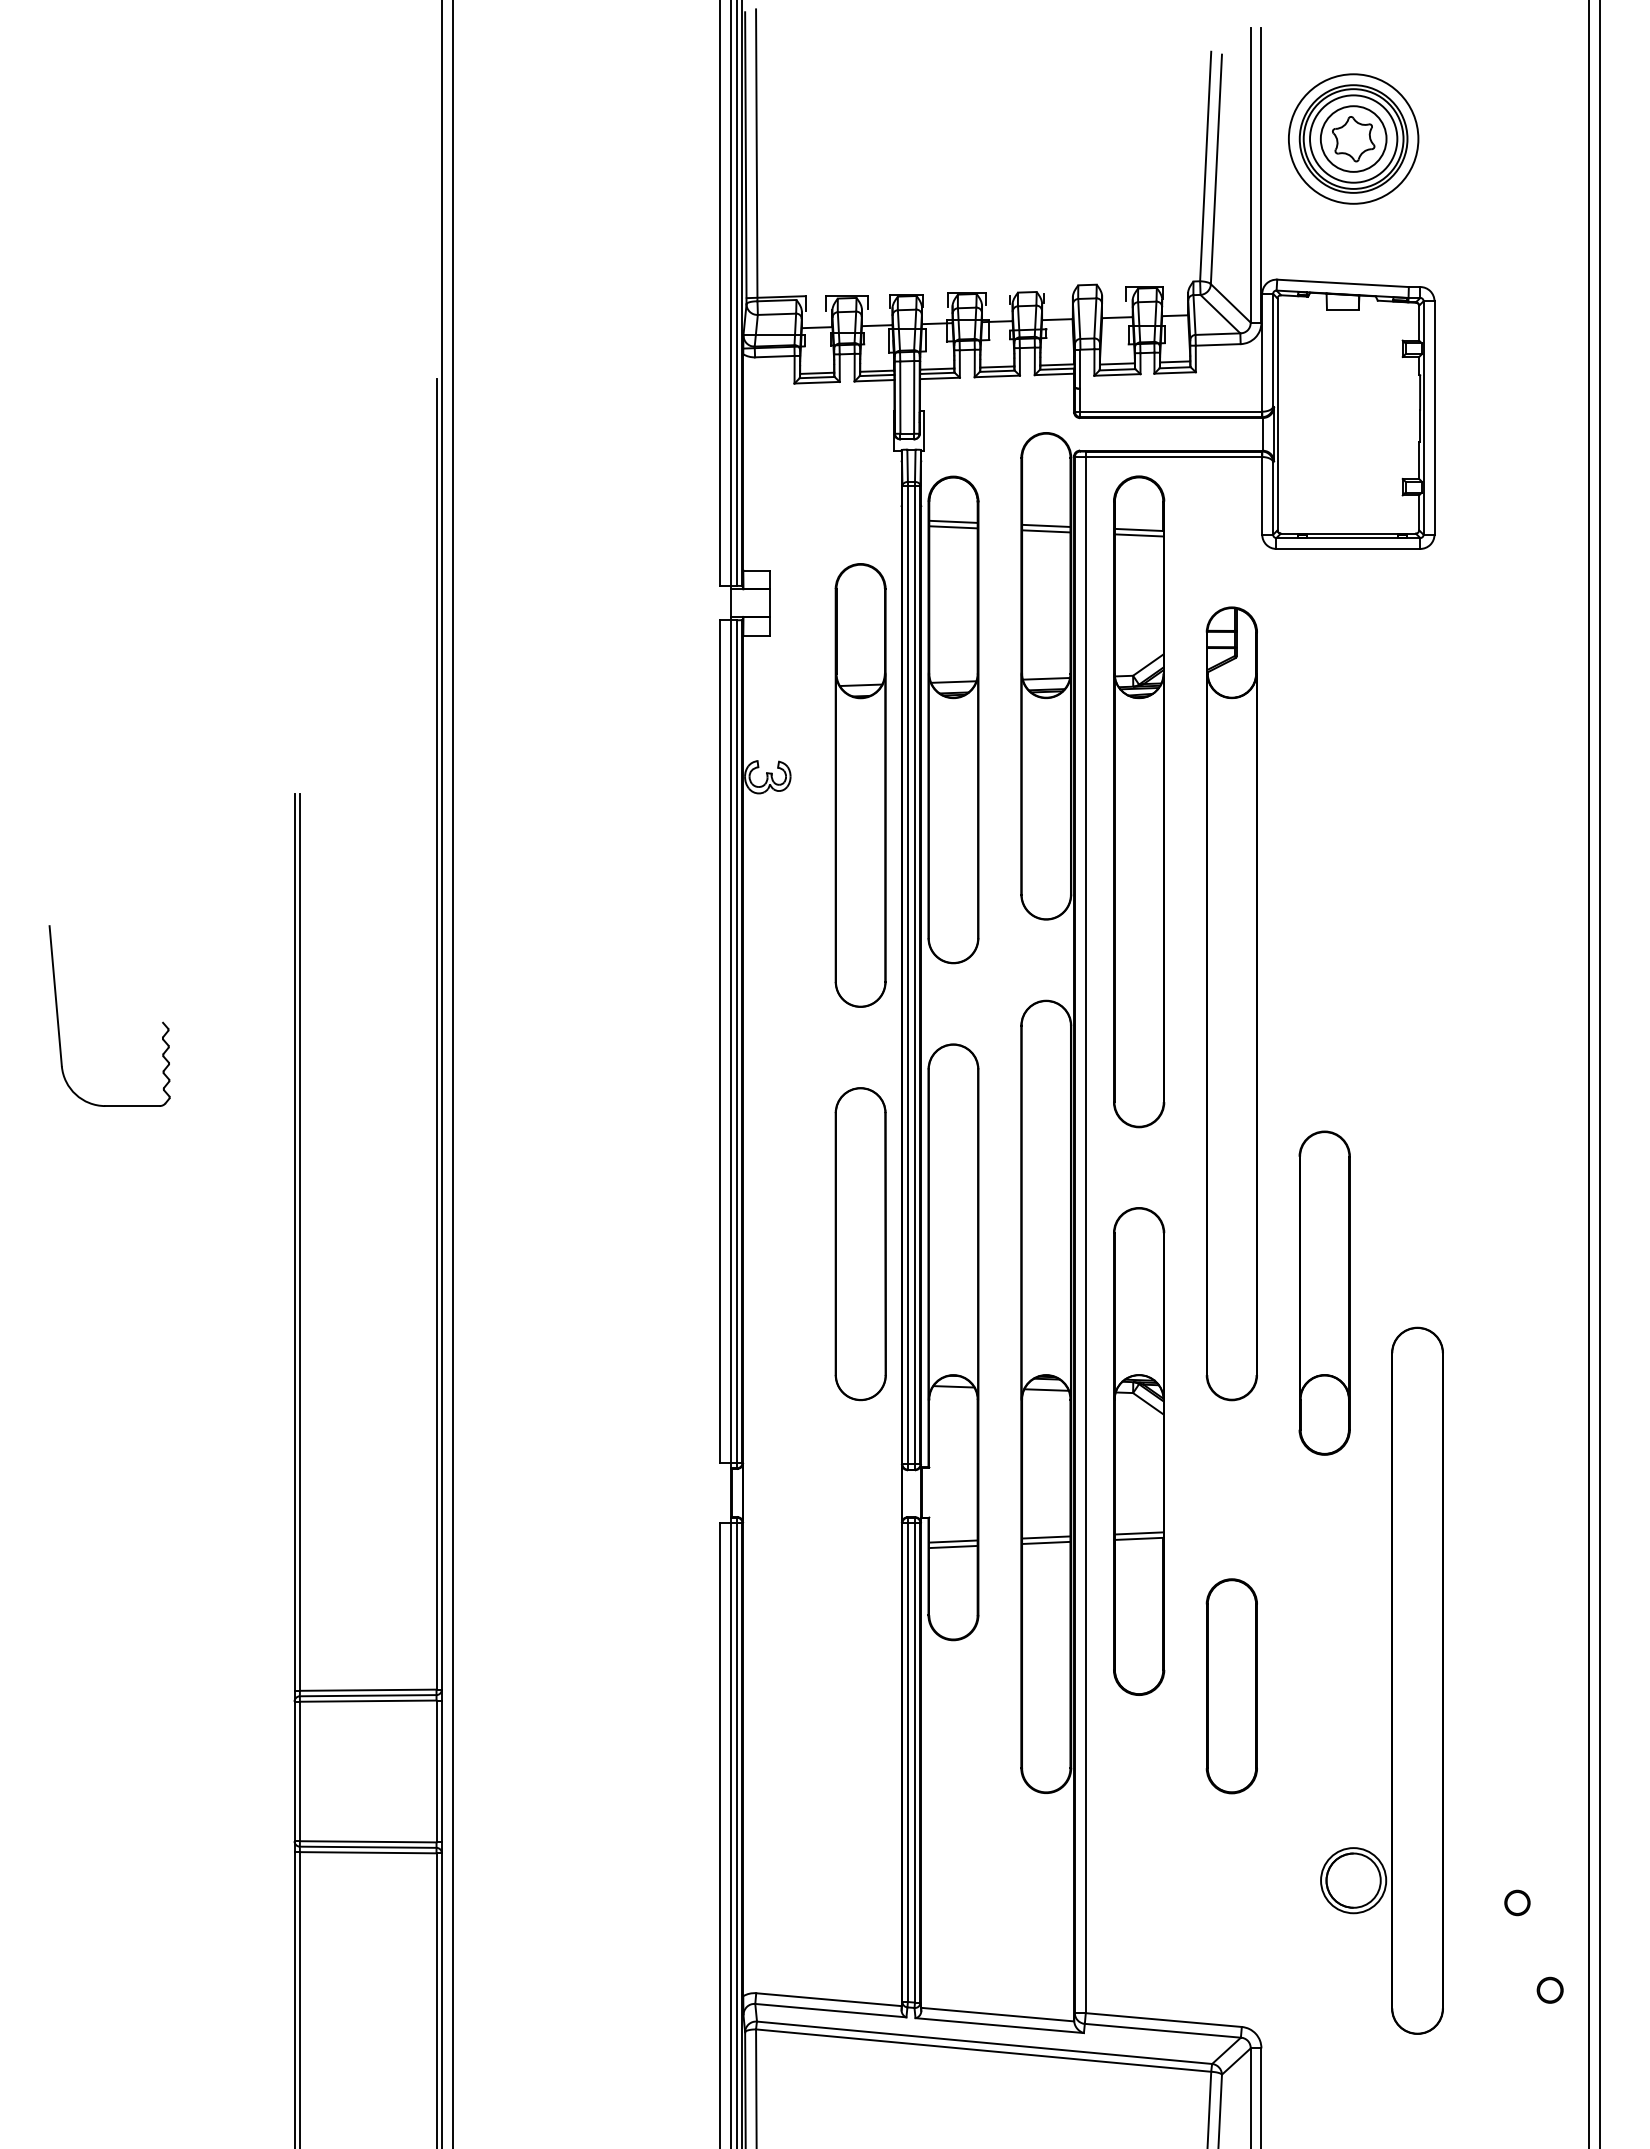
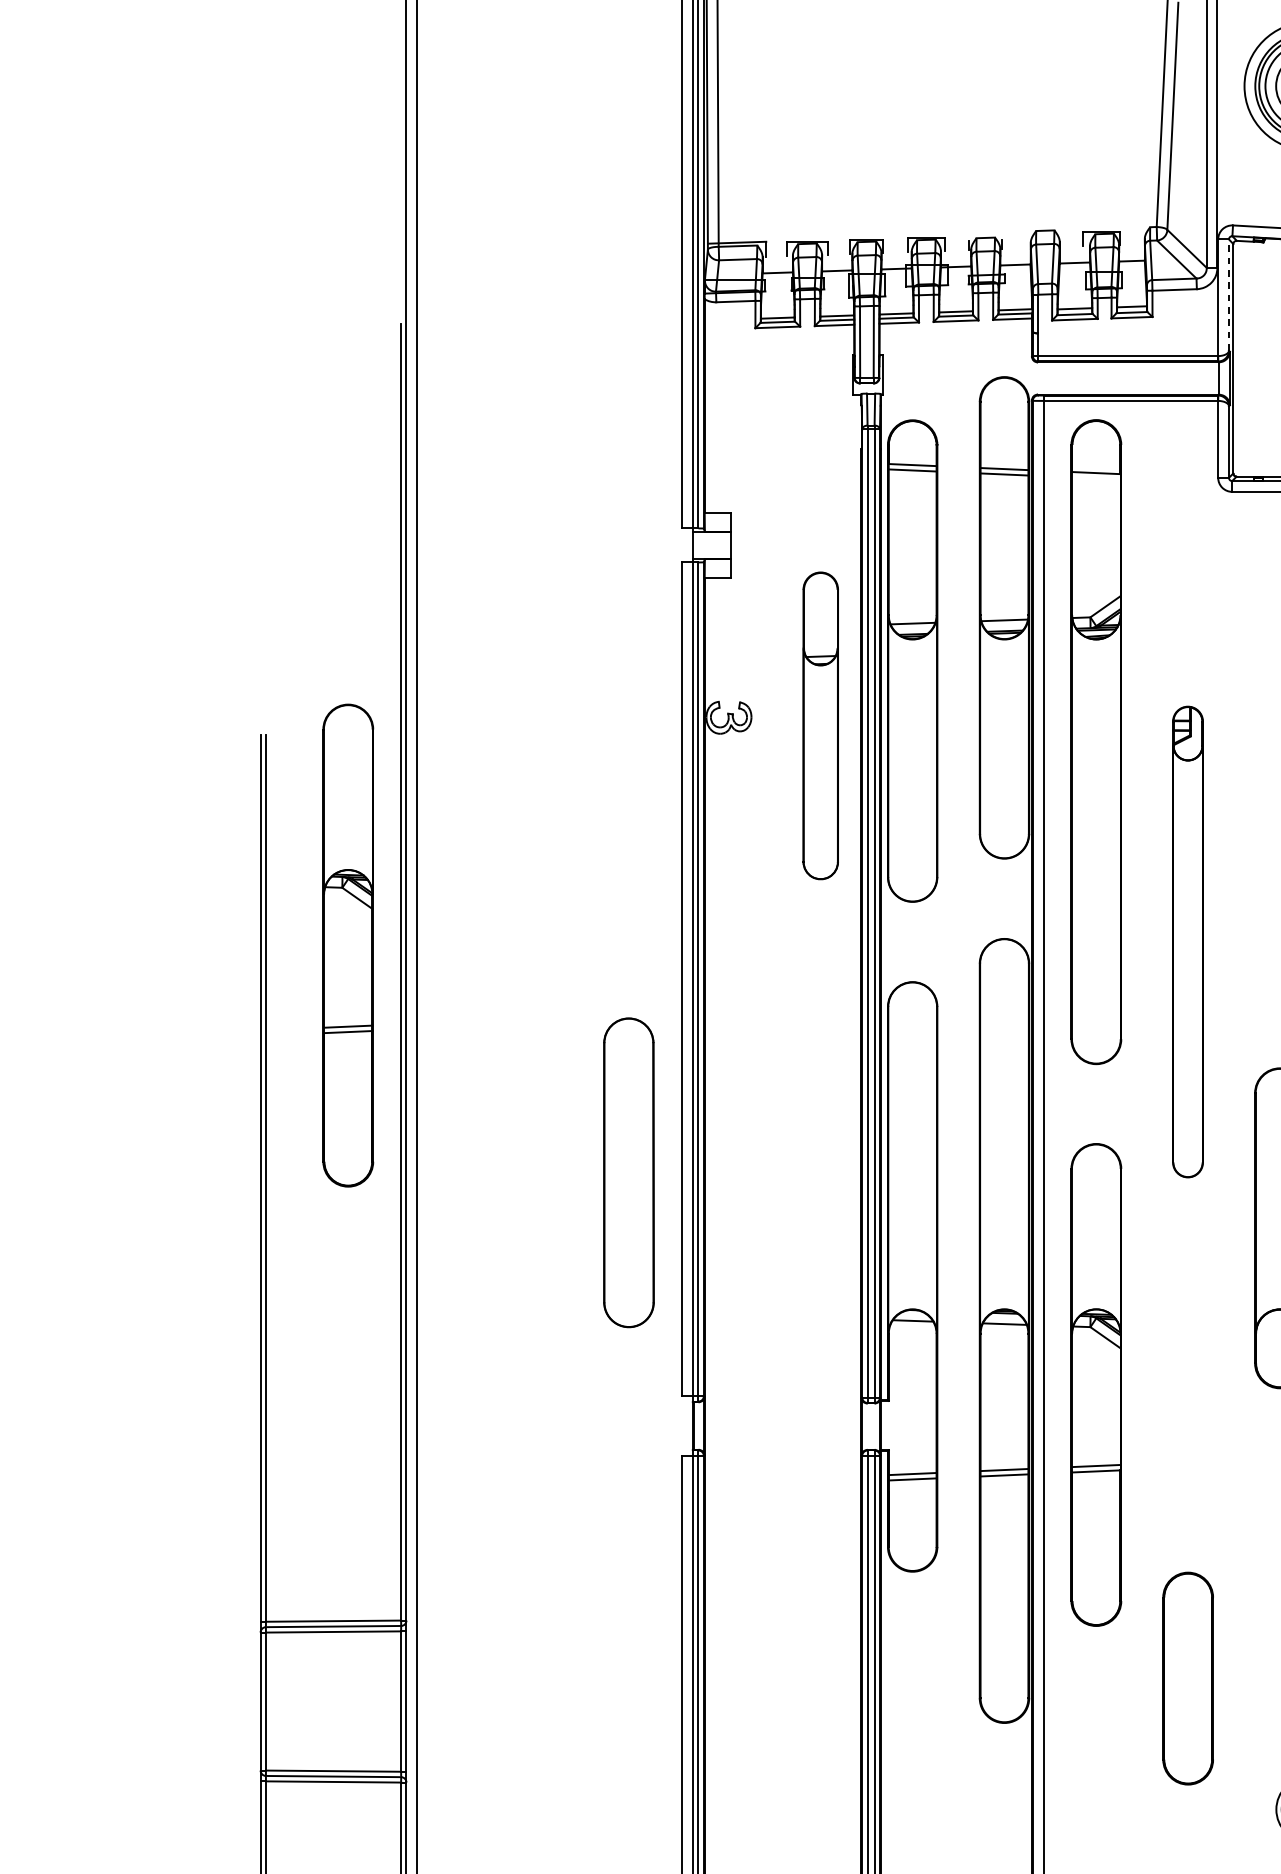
line: (1273, 349) -> (1229, 294), solid -> dashed
line: (1138, 535) -> (1095, 478), removed
part: (860, 785) -> (820, 725), size x0.7
part: (1231, 1003) -> (1187, 941), size x0.6
part: (383, 1007) -> (348, 945), added
part: (59, 1024) -> (28, 962), removed
part: (860, 1244) -> (628, 1173), moved
part: (1231, 1686) -> (1187, 1678), moved

